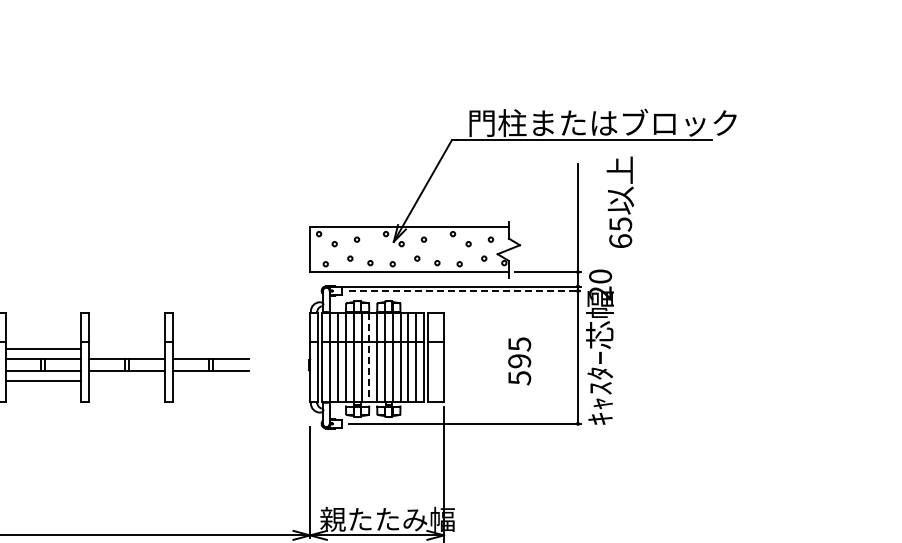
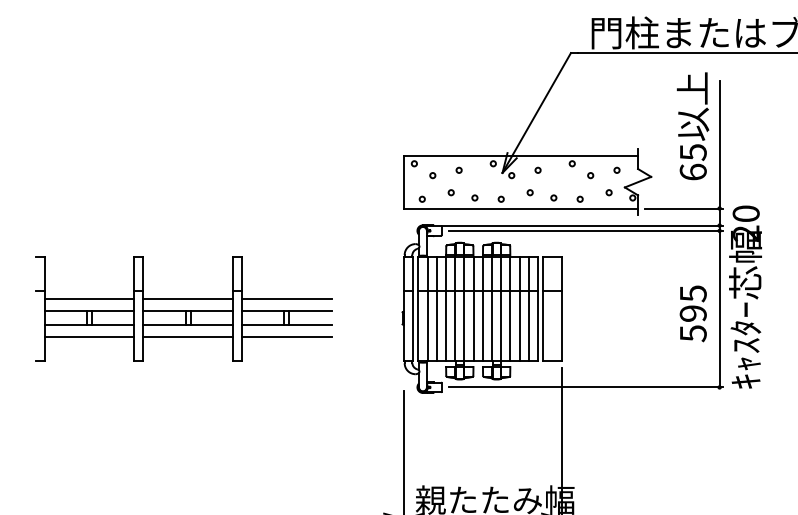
text: (620, 201) -> (693, 125), moved
line: (465, 291) -> (586, 231), dashed -> solid
line: (127, 349) -> (188, 299), added
line: (210, 349) -> (286, 299), added
line: (369, 357) -> (473, 309), dashed -> solid
text: (519, 361) -> (693, 313), moved
line: (127, 381) -> (188, 337), added
line: (210, 381) -> (286, 337), added

